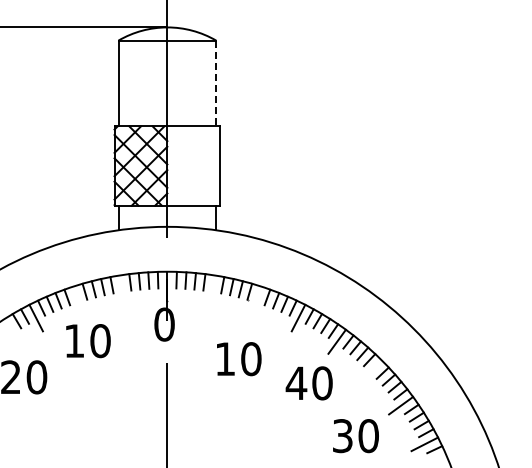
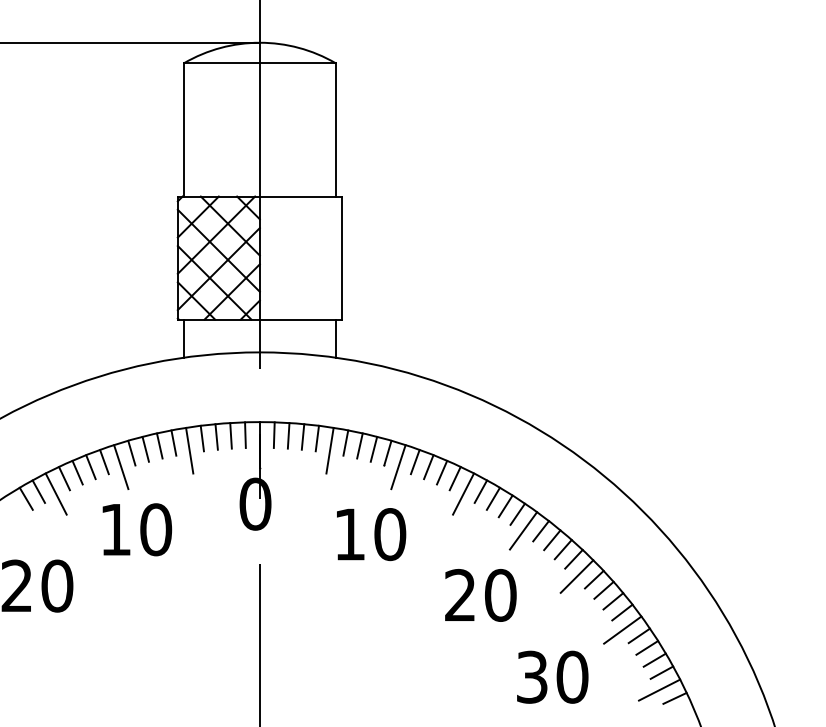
line: (216, 83) -> (336, 129), dashed -> solid
line: (121, 289) -> (188, 449), added
line: (212, 289) -> (329, 449), added
line: (77, 300) -> (120, 466), added
line: (256, 300) -> (398, 466), added
text: (239, 359) -> (371, 535), moved
line: (371, 370) -> (576, 575), added
text: (296, 382) -> (460, 594), 40 -> 20

